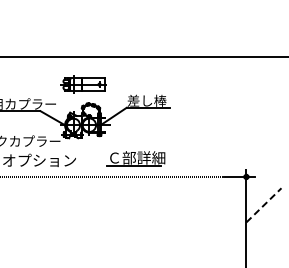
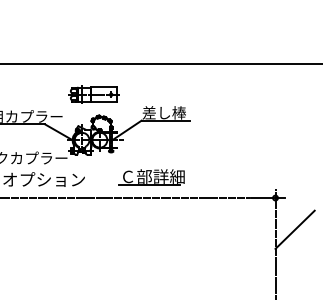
line: (264, 205) -> (295, 229), dashed -> solid

